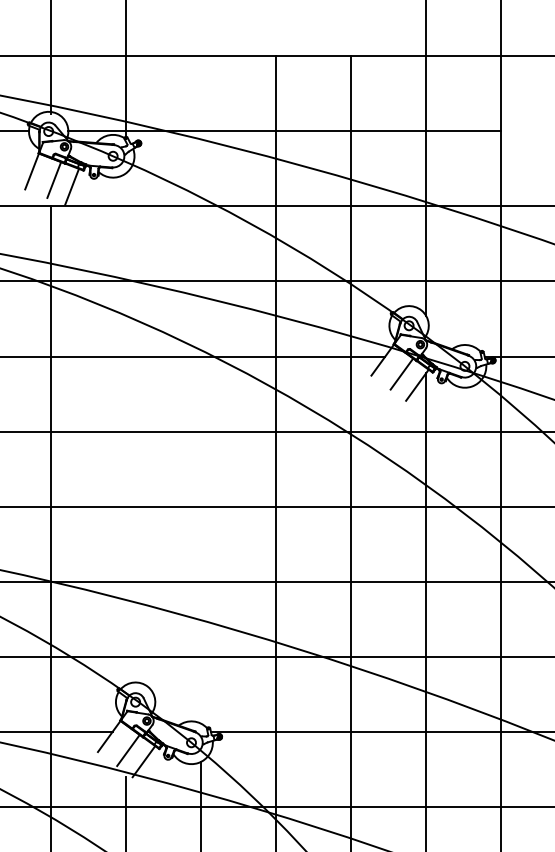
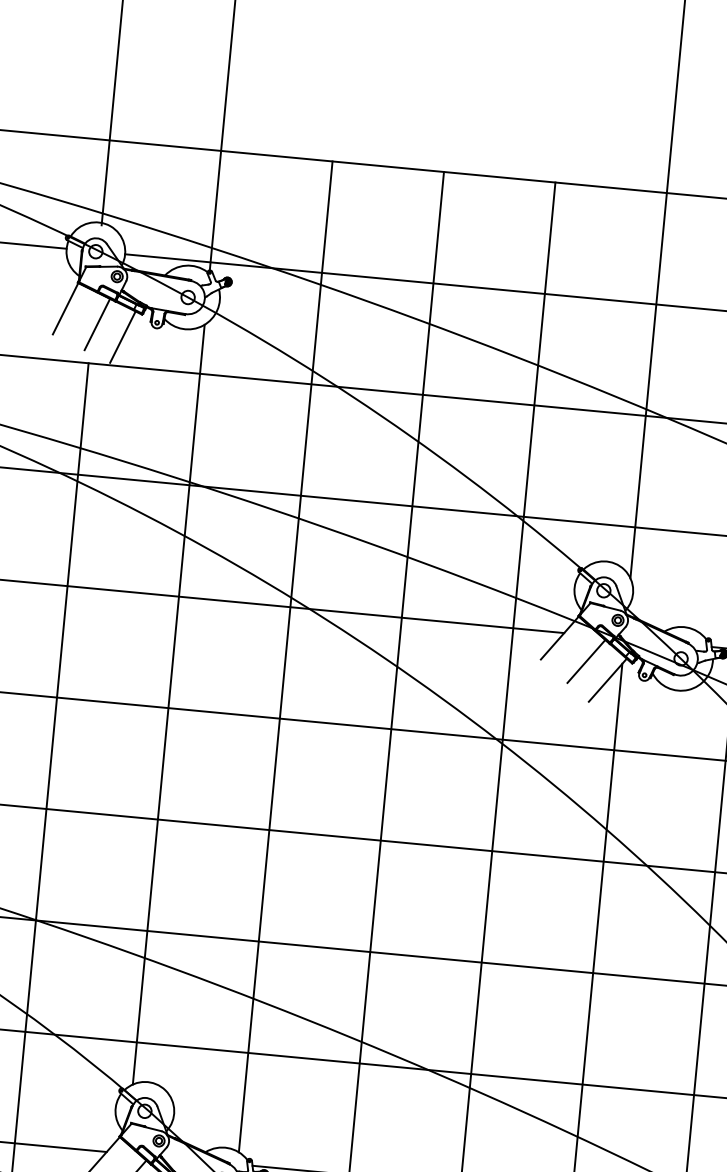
line: (200, 389) -> (285, 656), added
line: (125, 429) -> (168, 704), added

